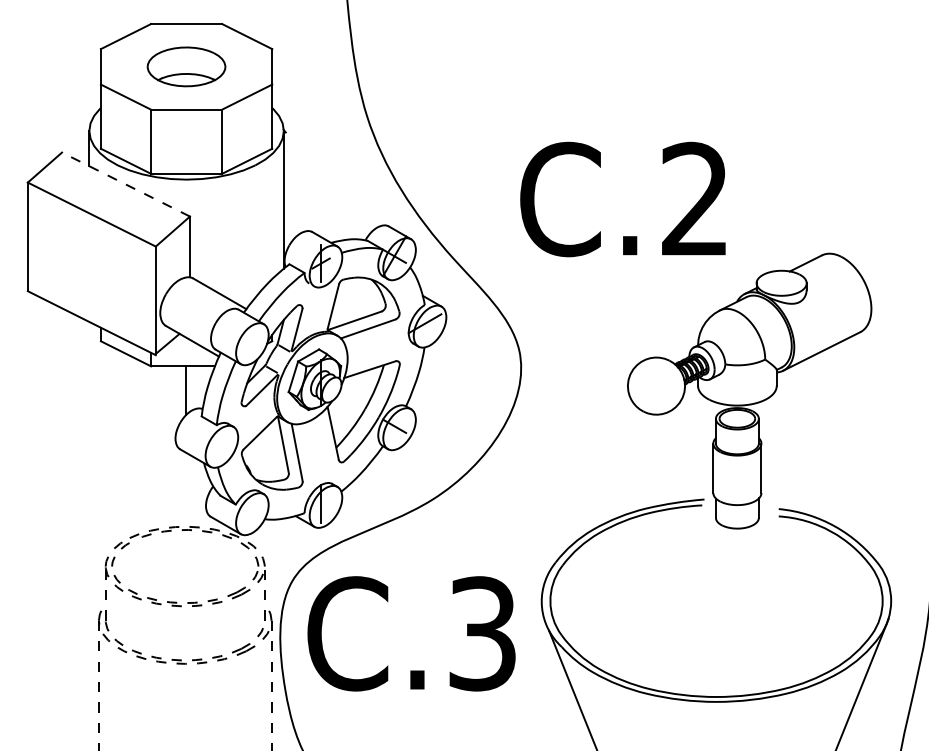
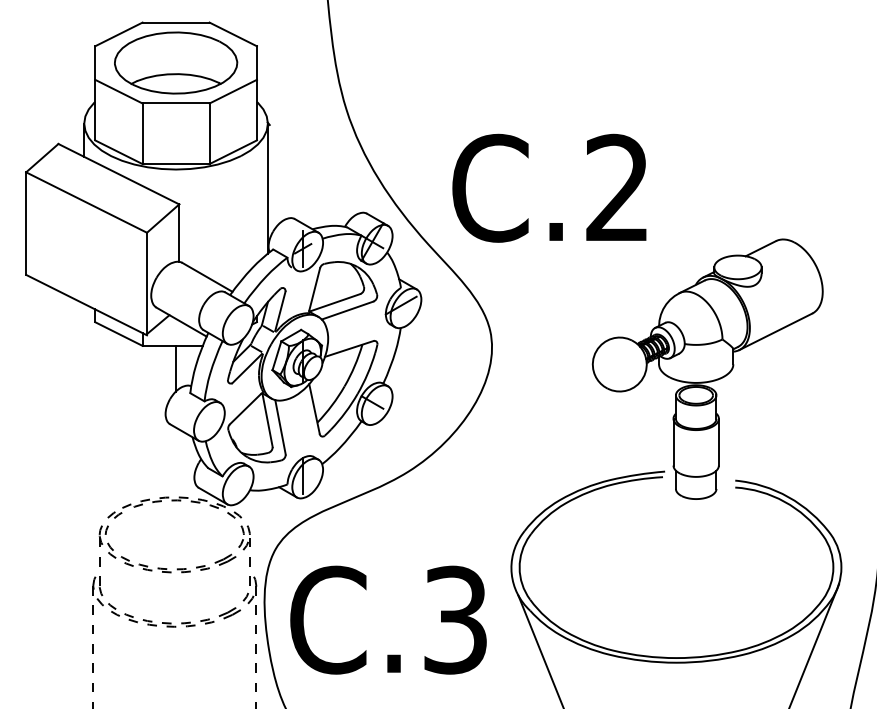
part: (186, 66) -> (175, 62), size x1.67
line: (126, 184) -> (119, 174), dashed -> solid
text: (622, 199) -> (548, 188), moved
text: (411, 633) -> (388, 619), moved

